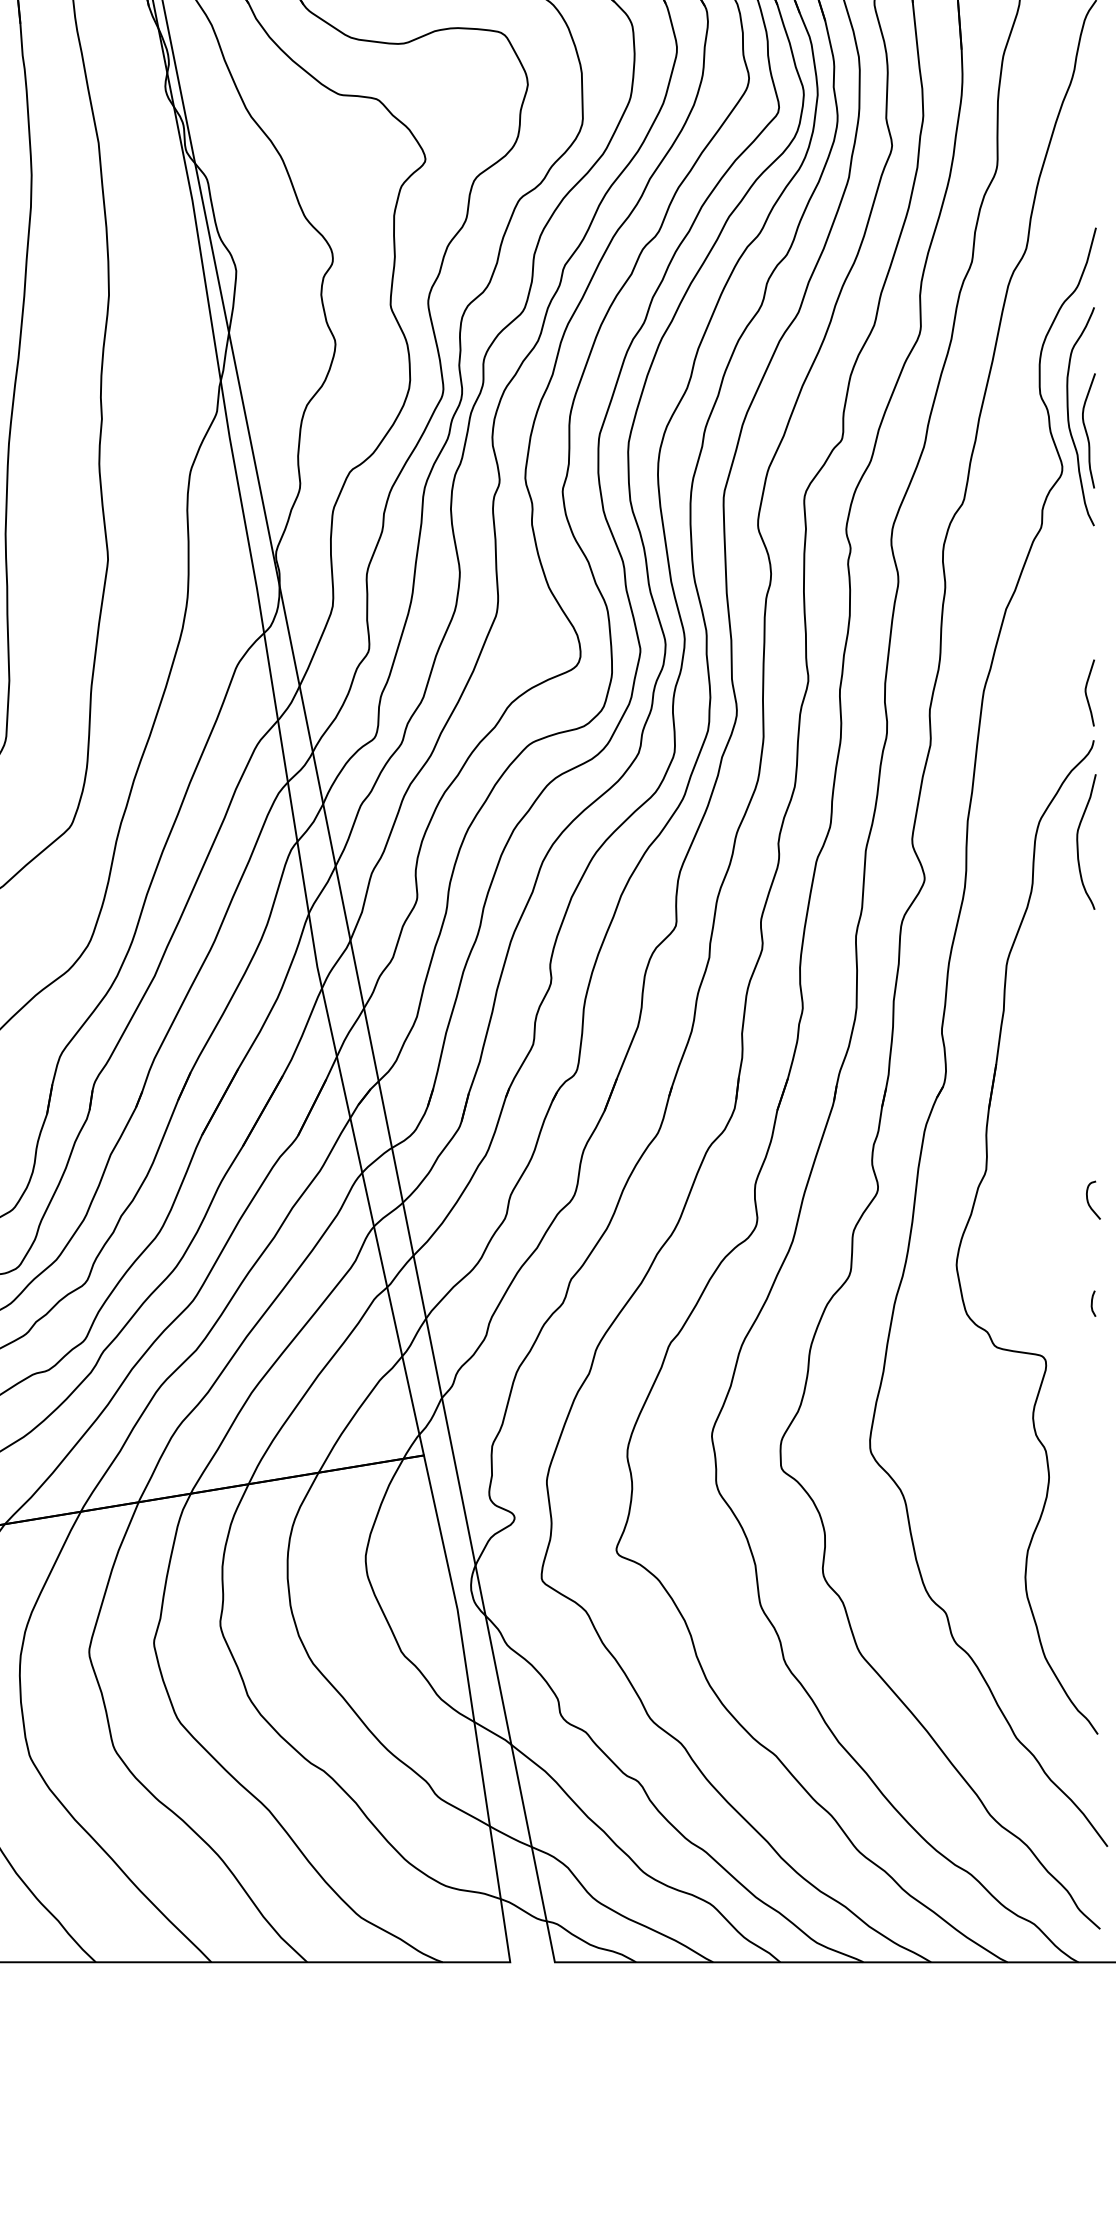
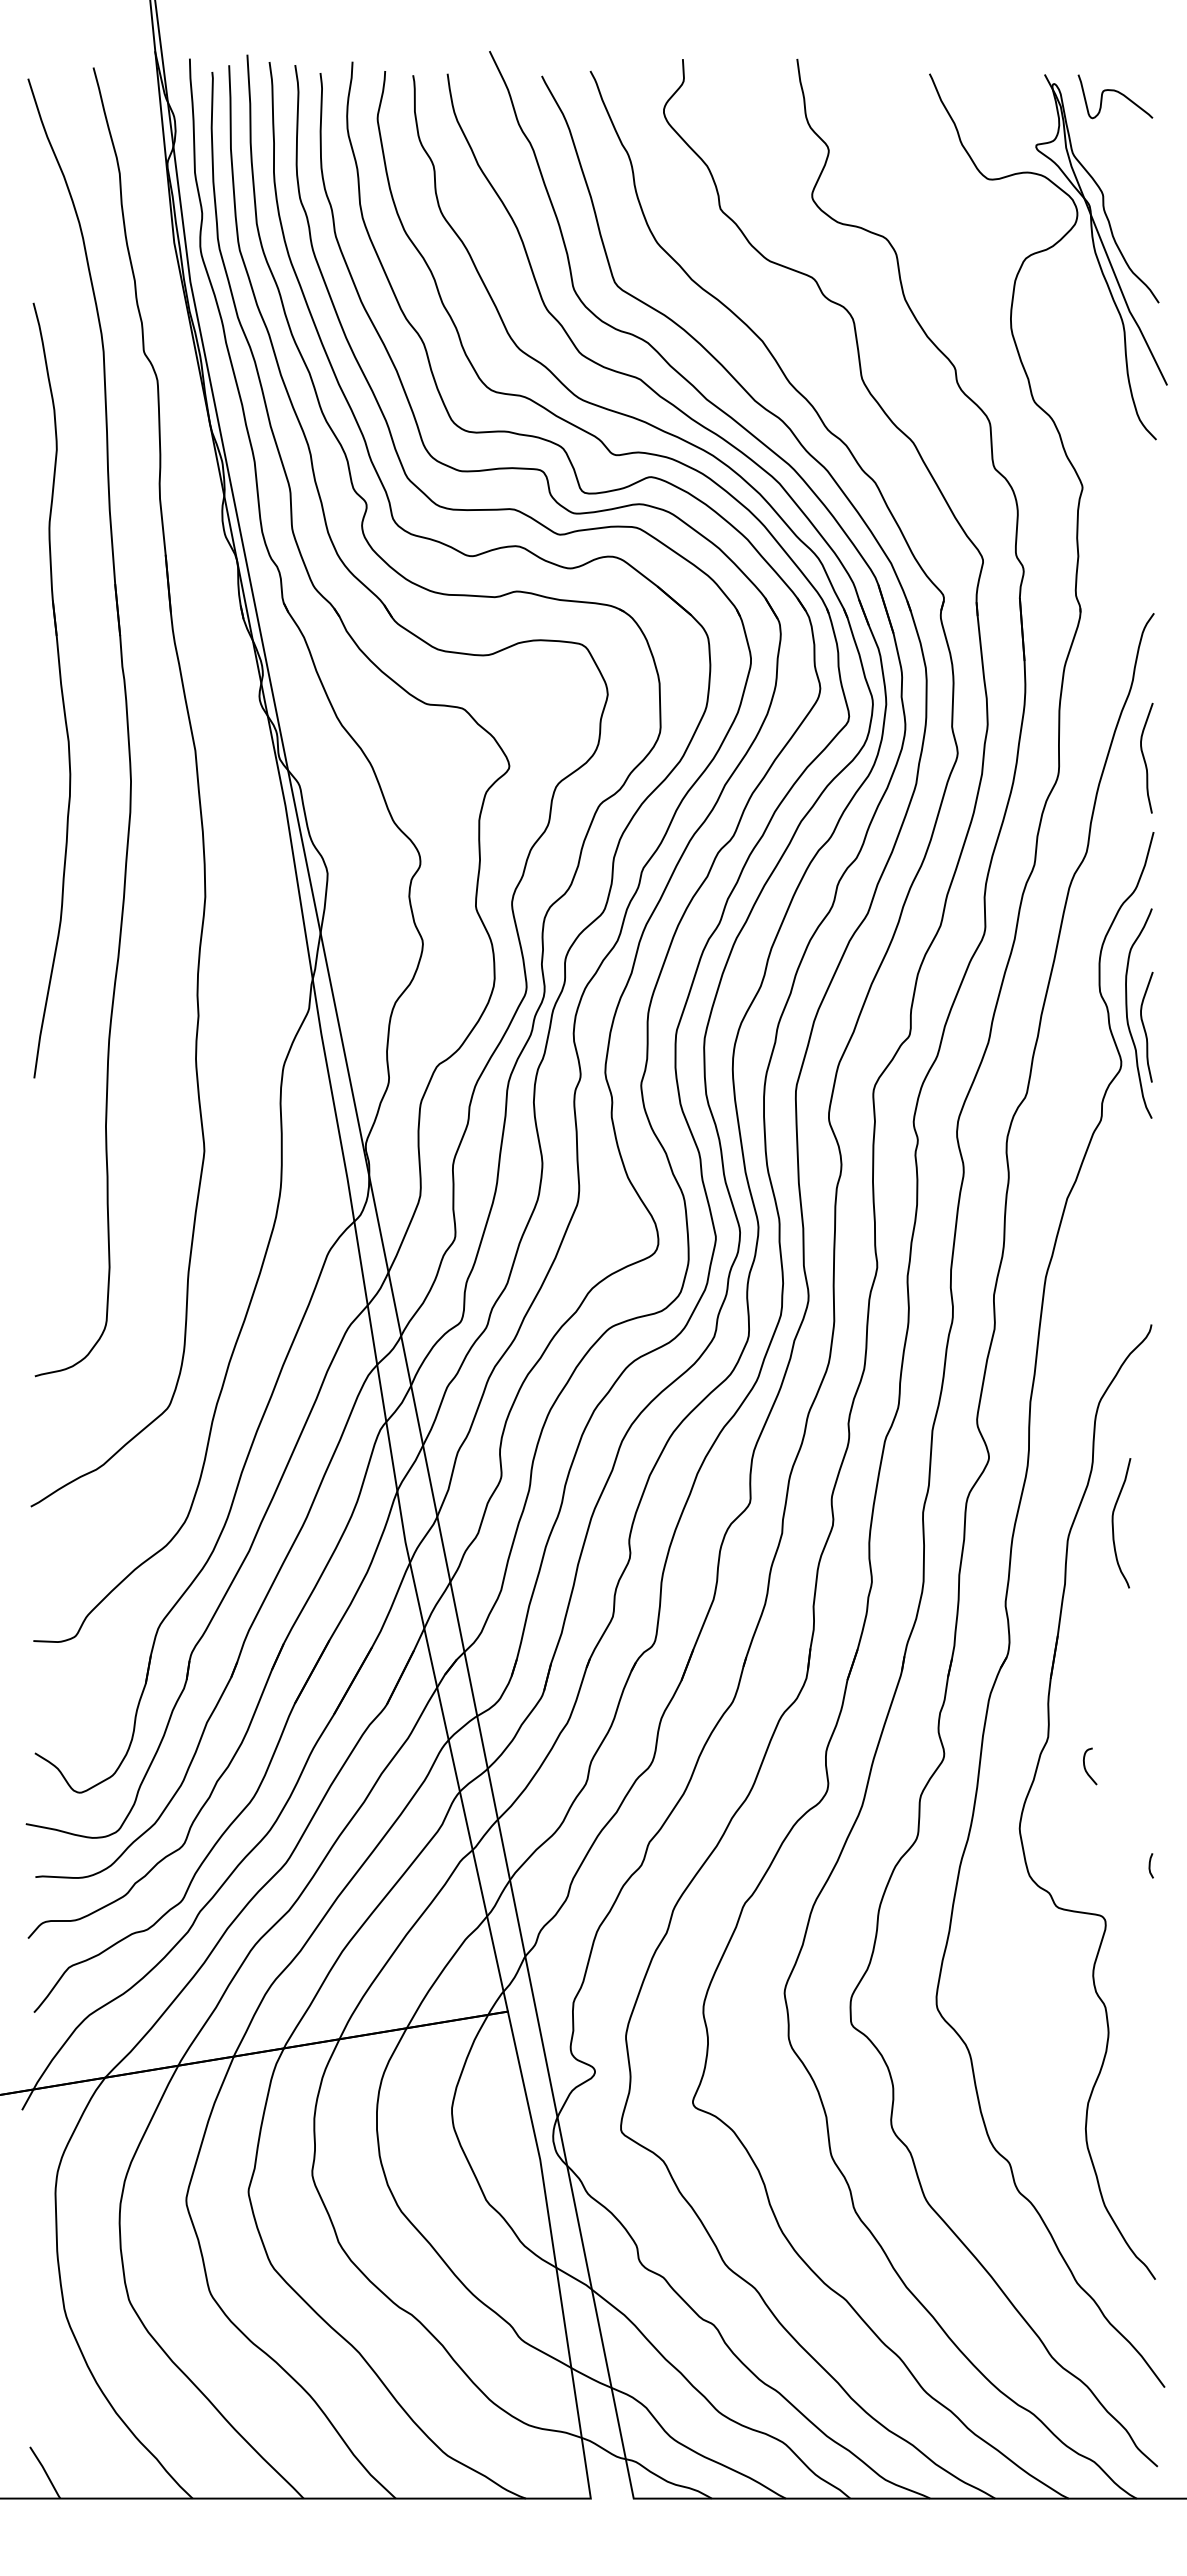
curve: (1086, 150) -> (1144, 757), added
curve: (1086, 692) -> (1144, 1278), removed
curve: (1078, 842) -> (1113, 1523), moved
curve: (1088, 1200) -> (1085, 1766), moved

